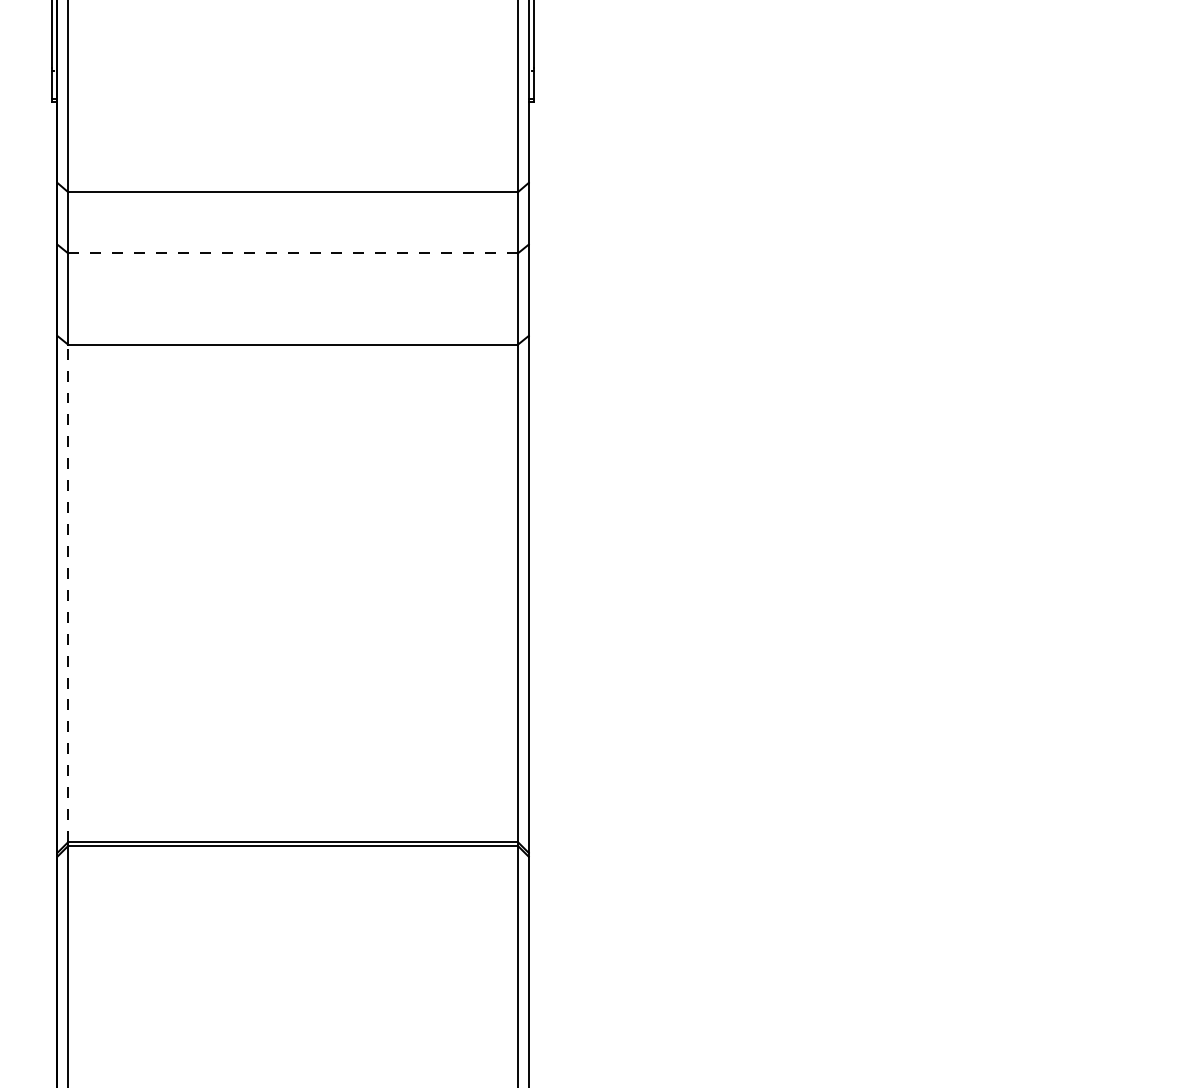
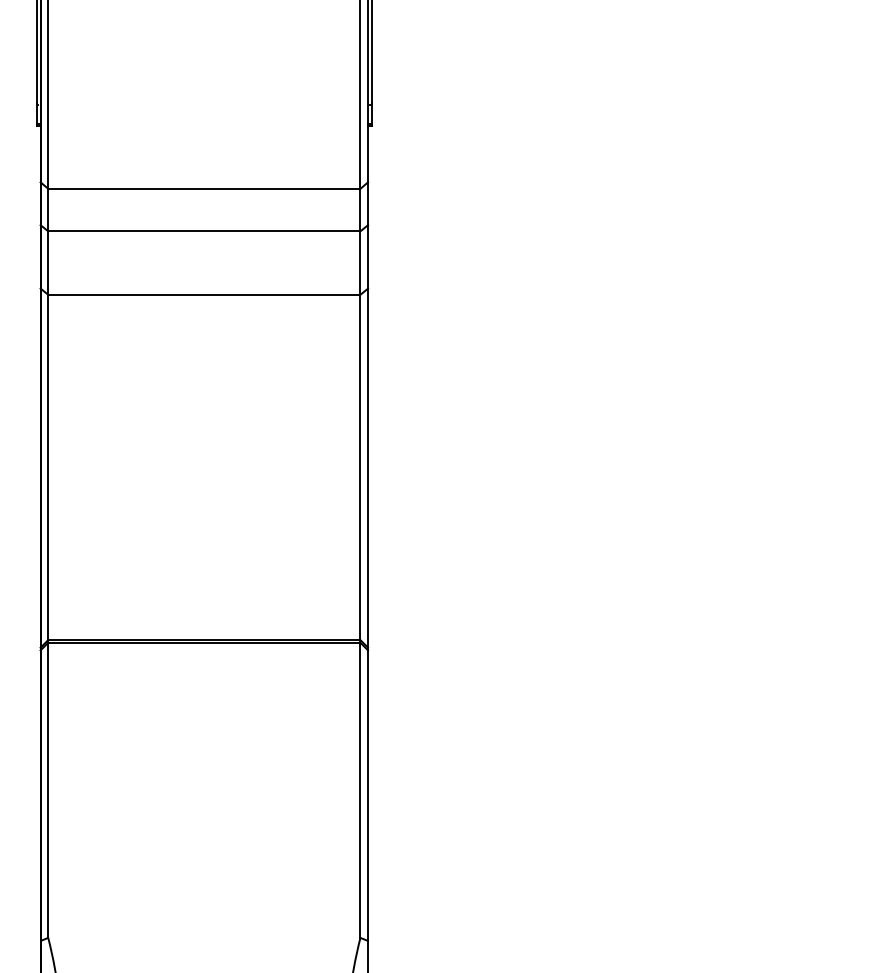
line: (291, 253) -> (203, 231), dashed -> solid
line: (68, 593) -> (48, 467), dashed -> solid

